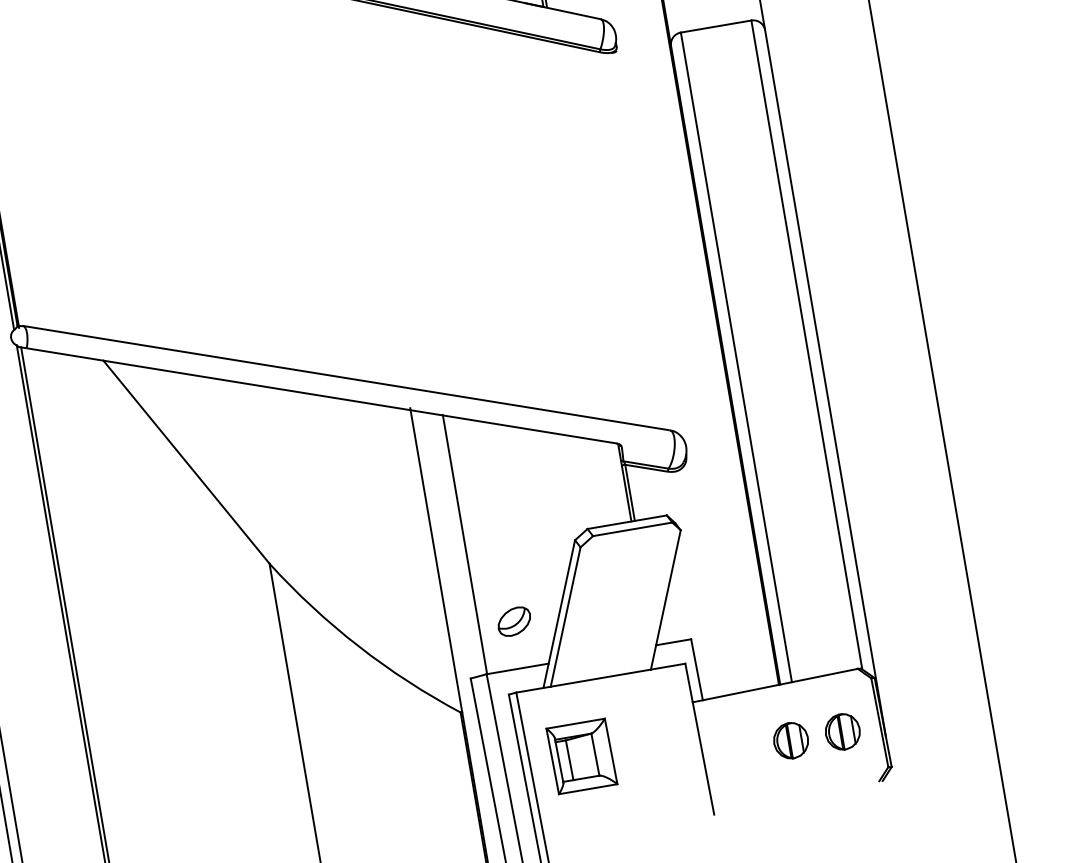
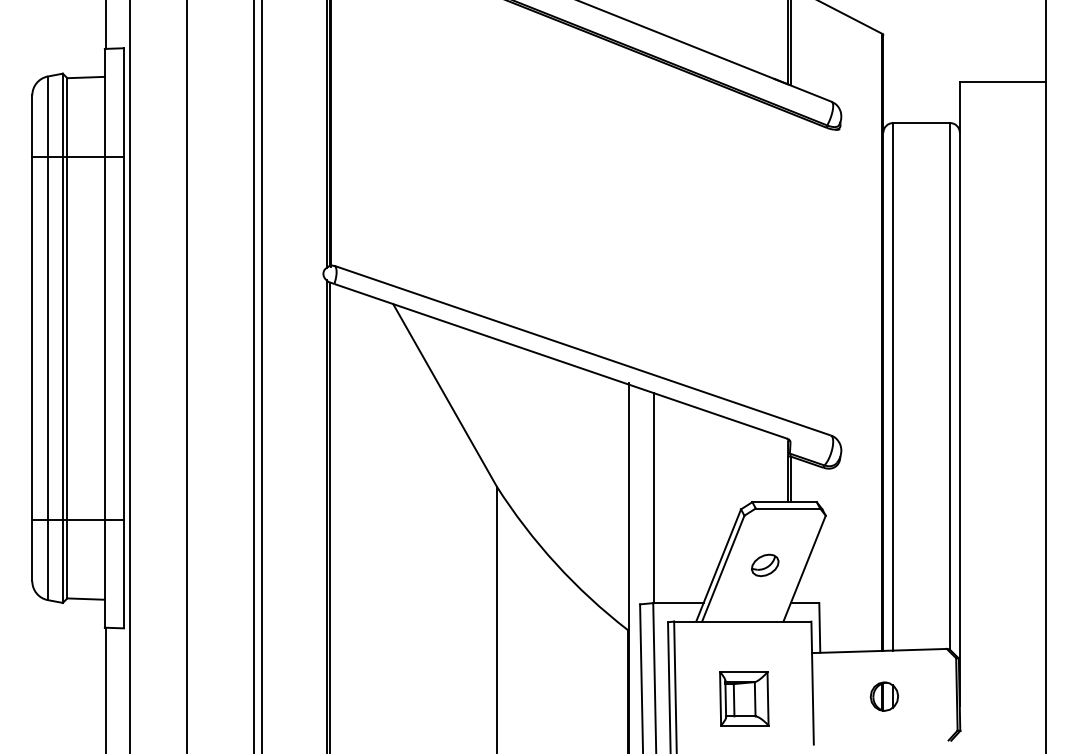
part: (514, 620) -> (765, 564), moved
part: (841, 731) -> (925, 696), removed
part: (582, 755) -> (744, 698), moved

